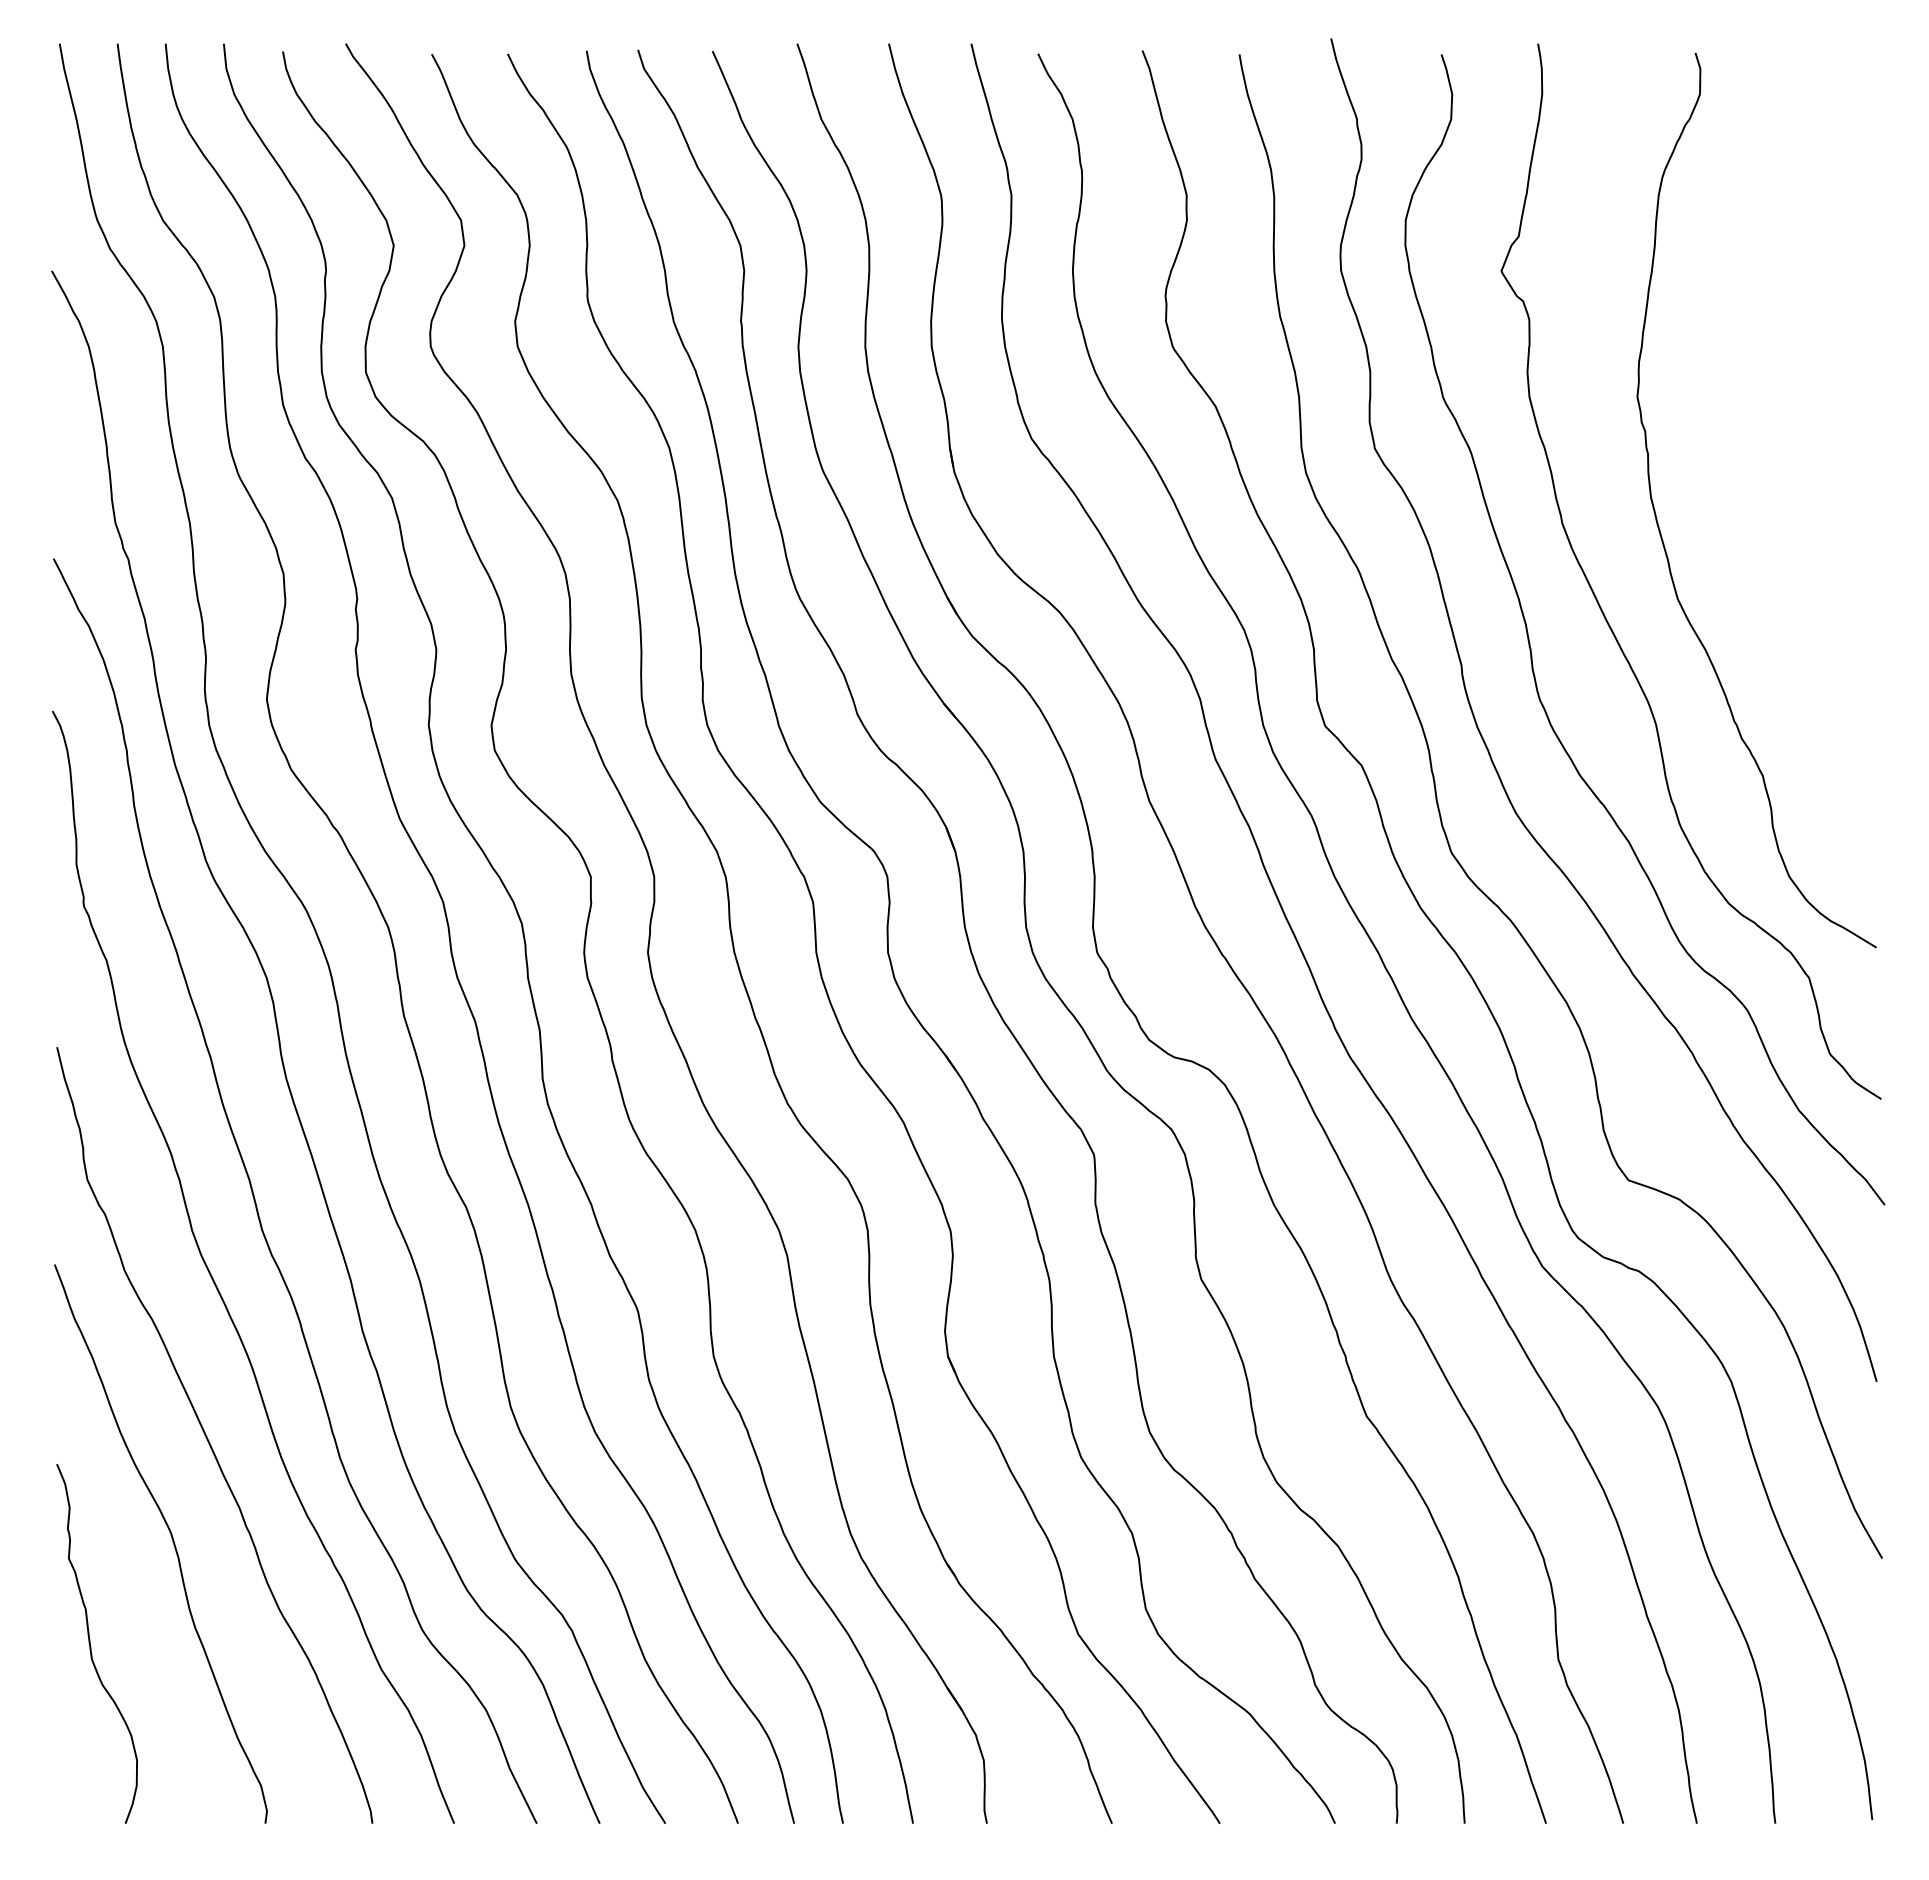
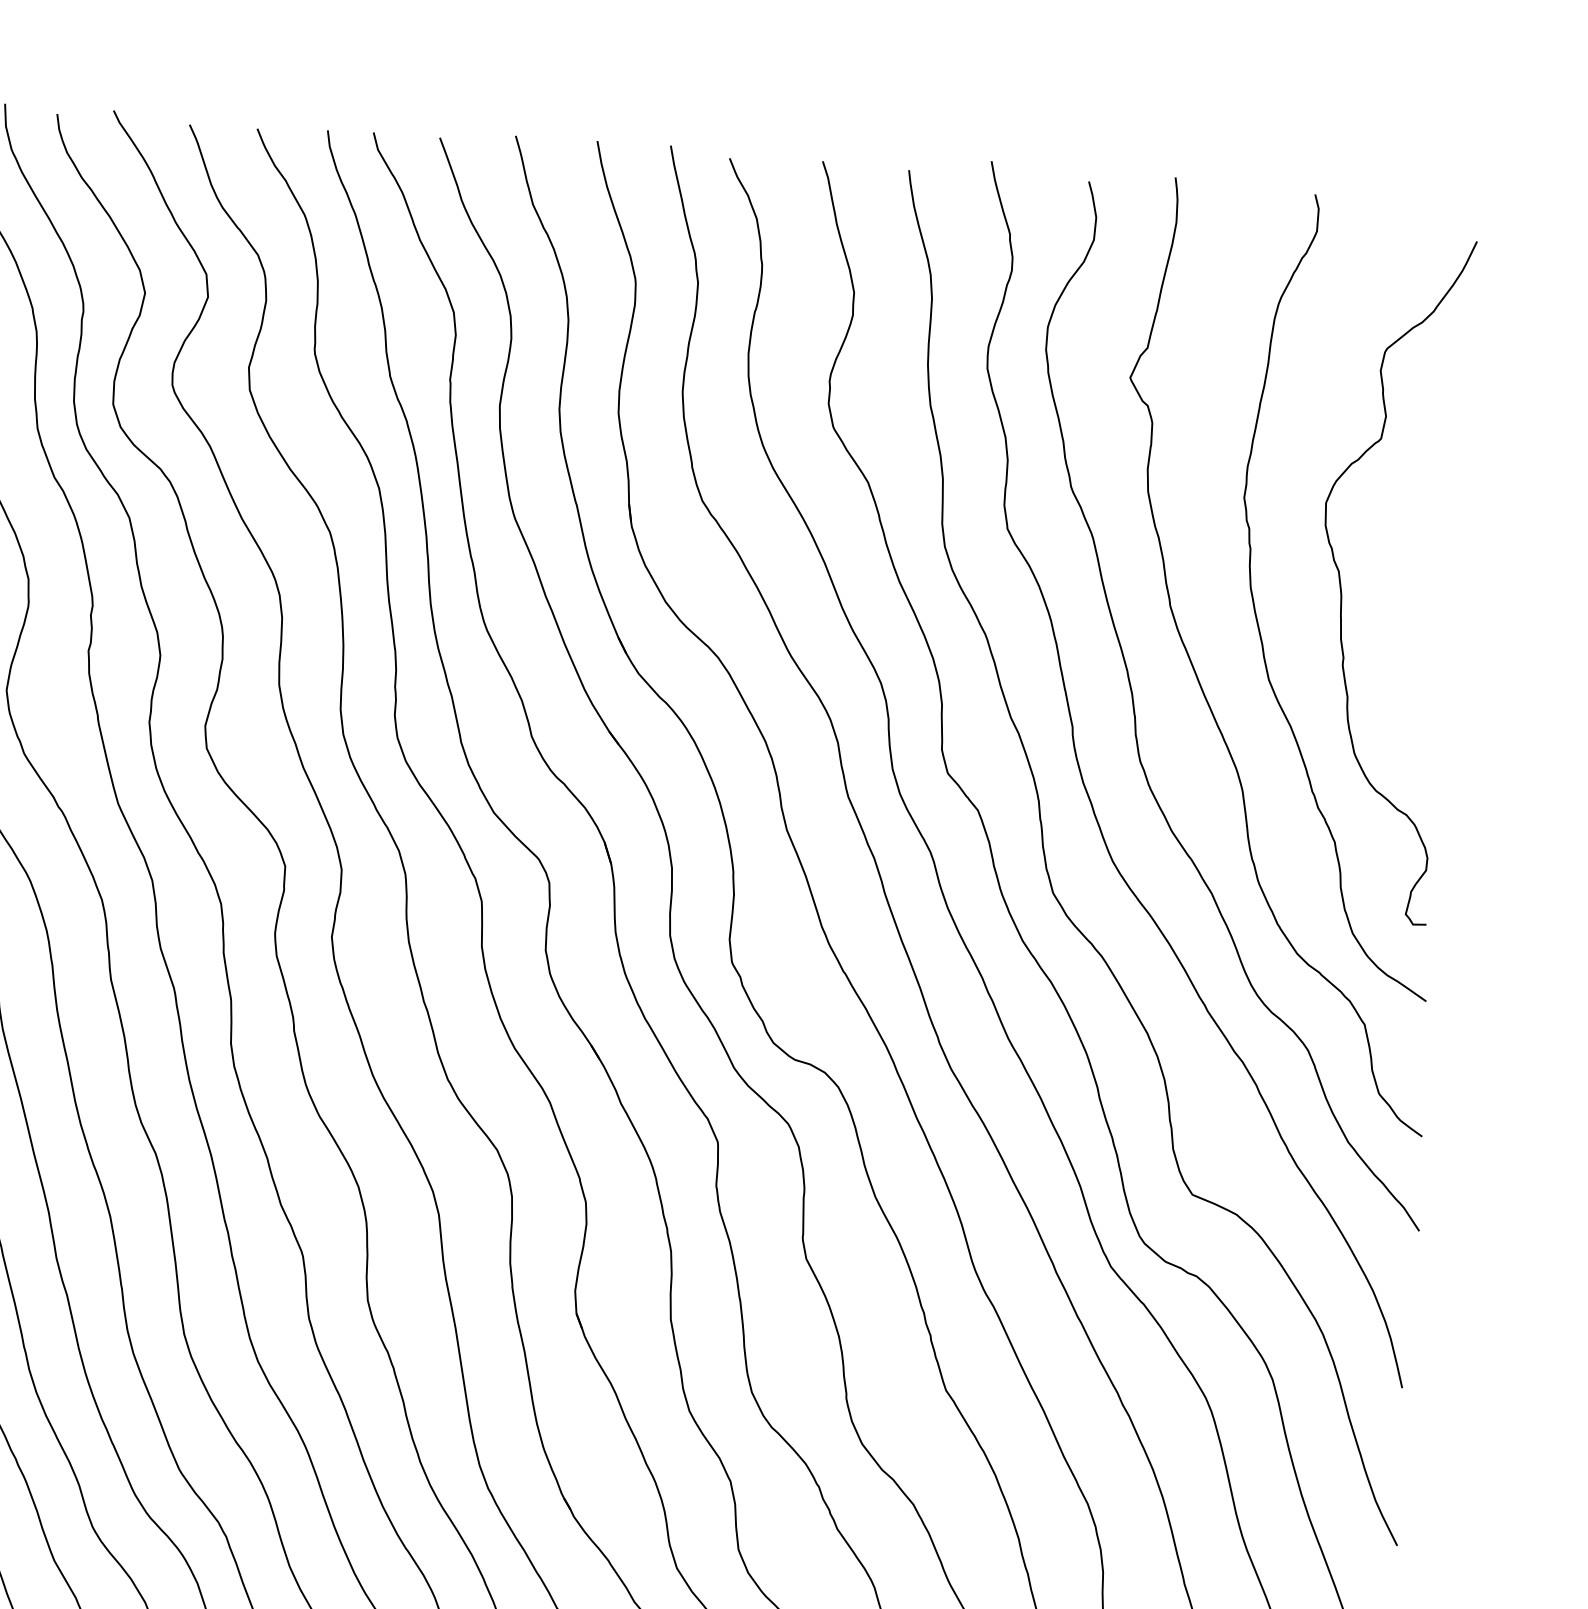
curve: (1752, 489) -> (1341, 586), added

